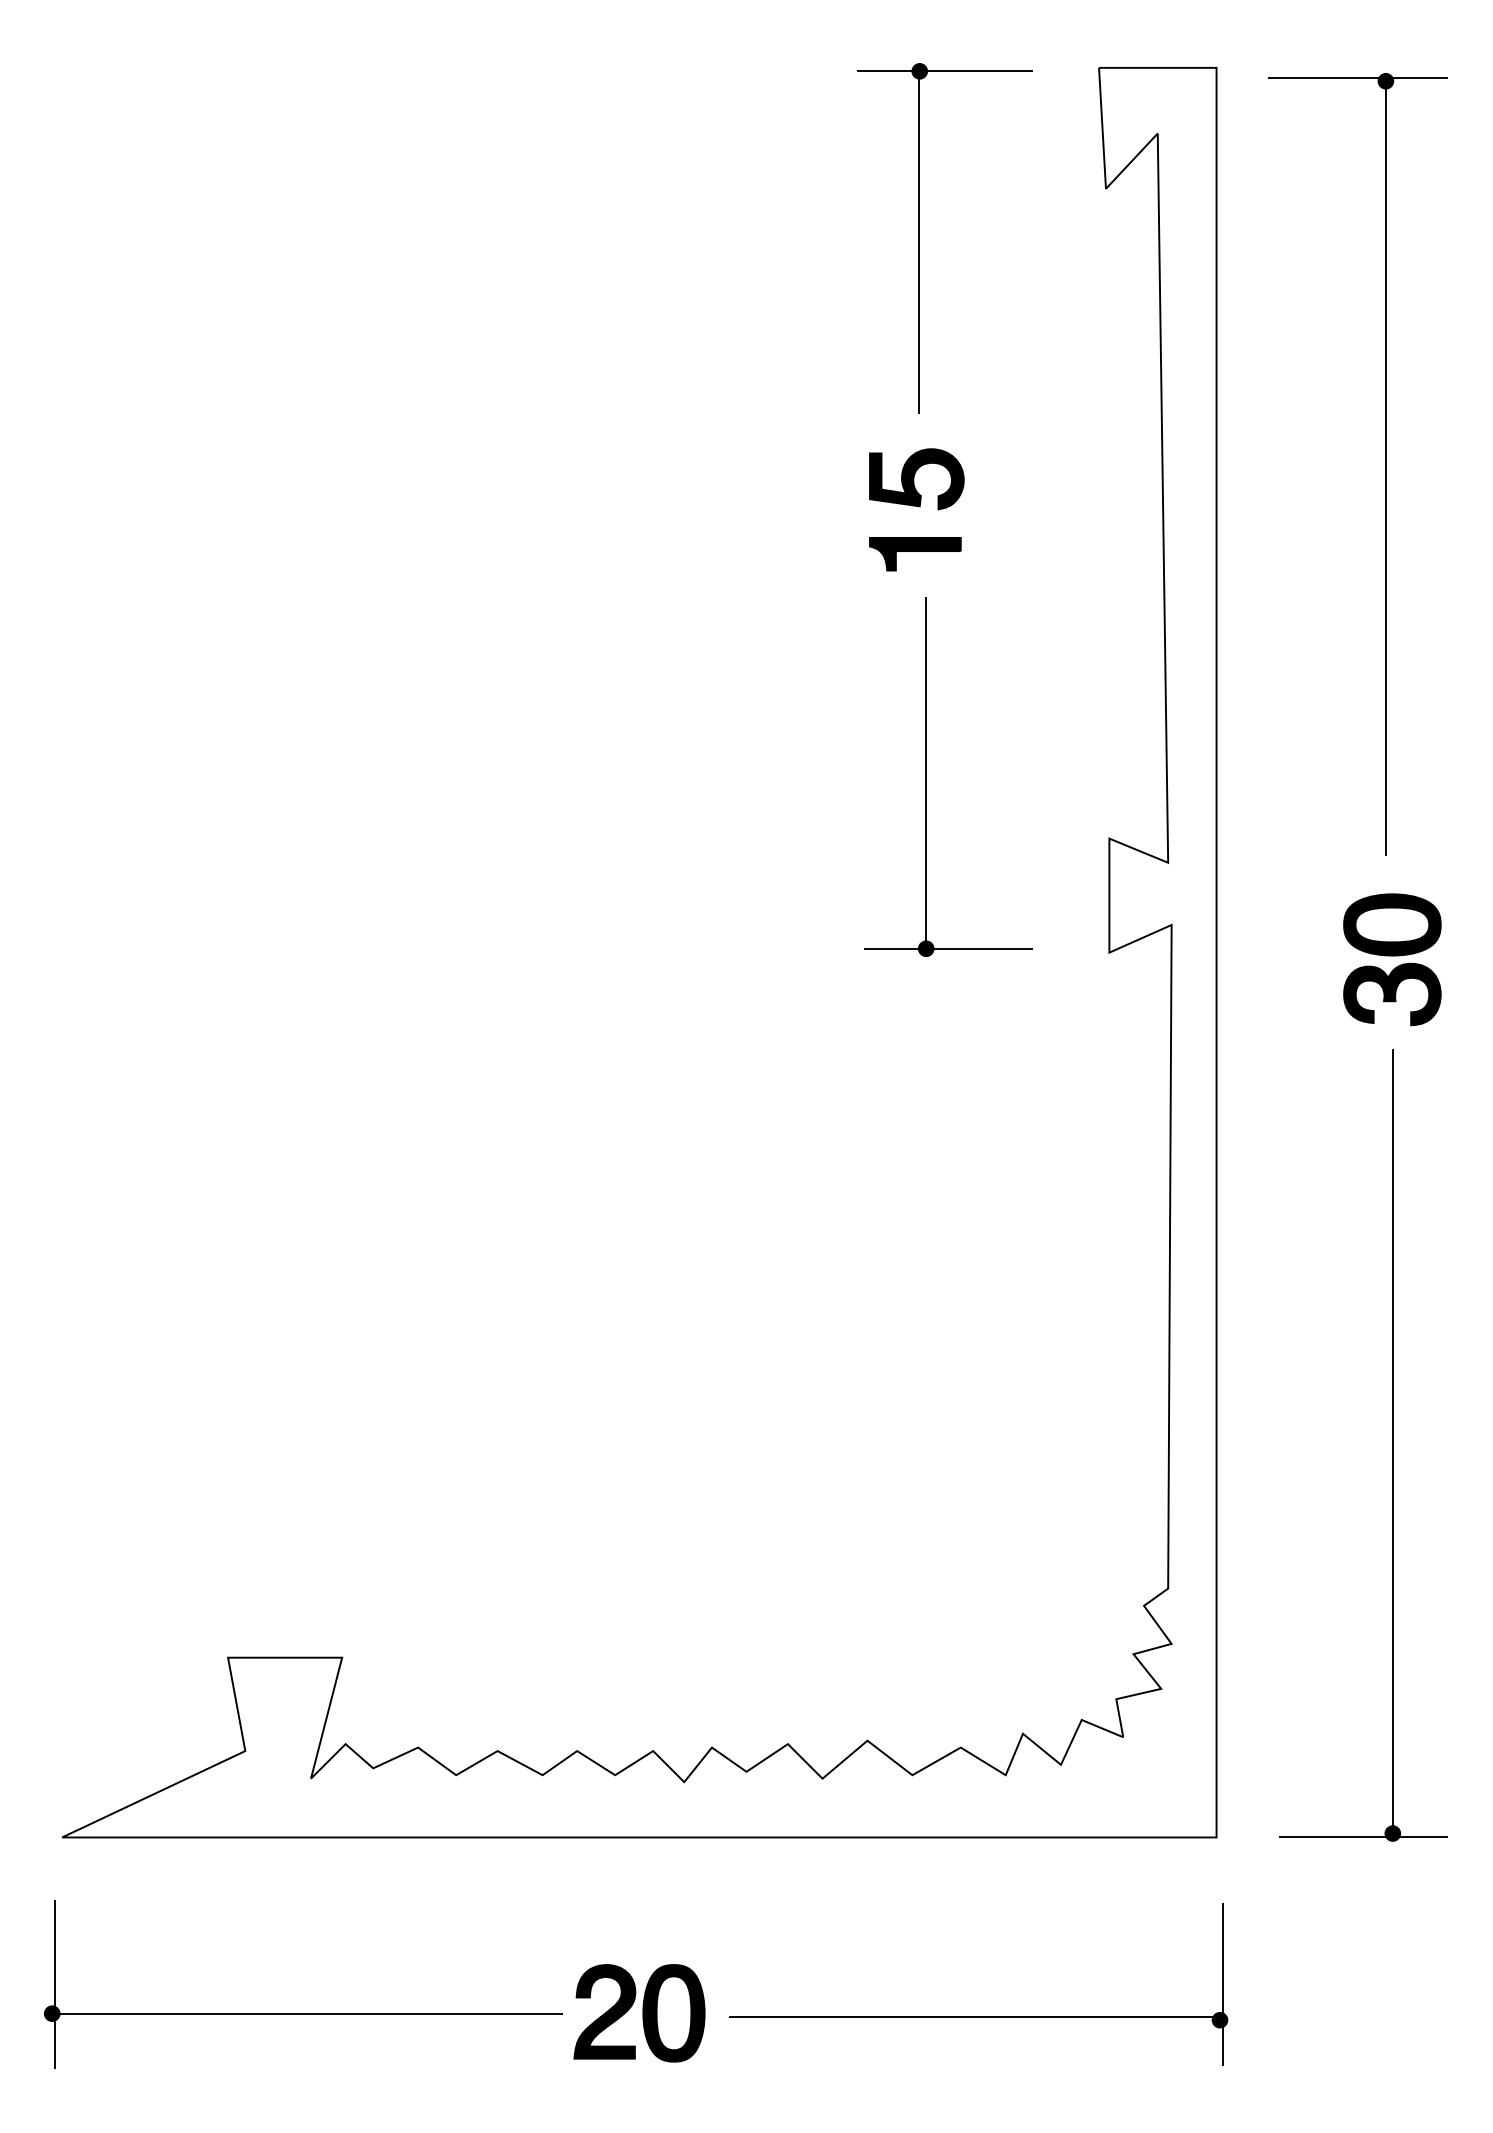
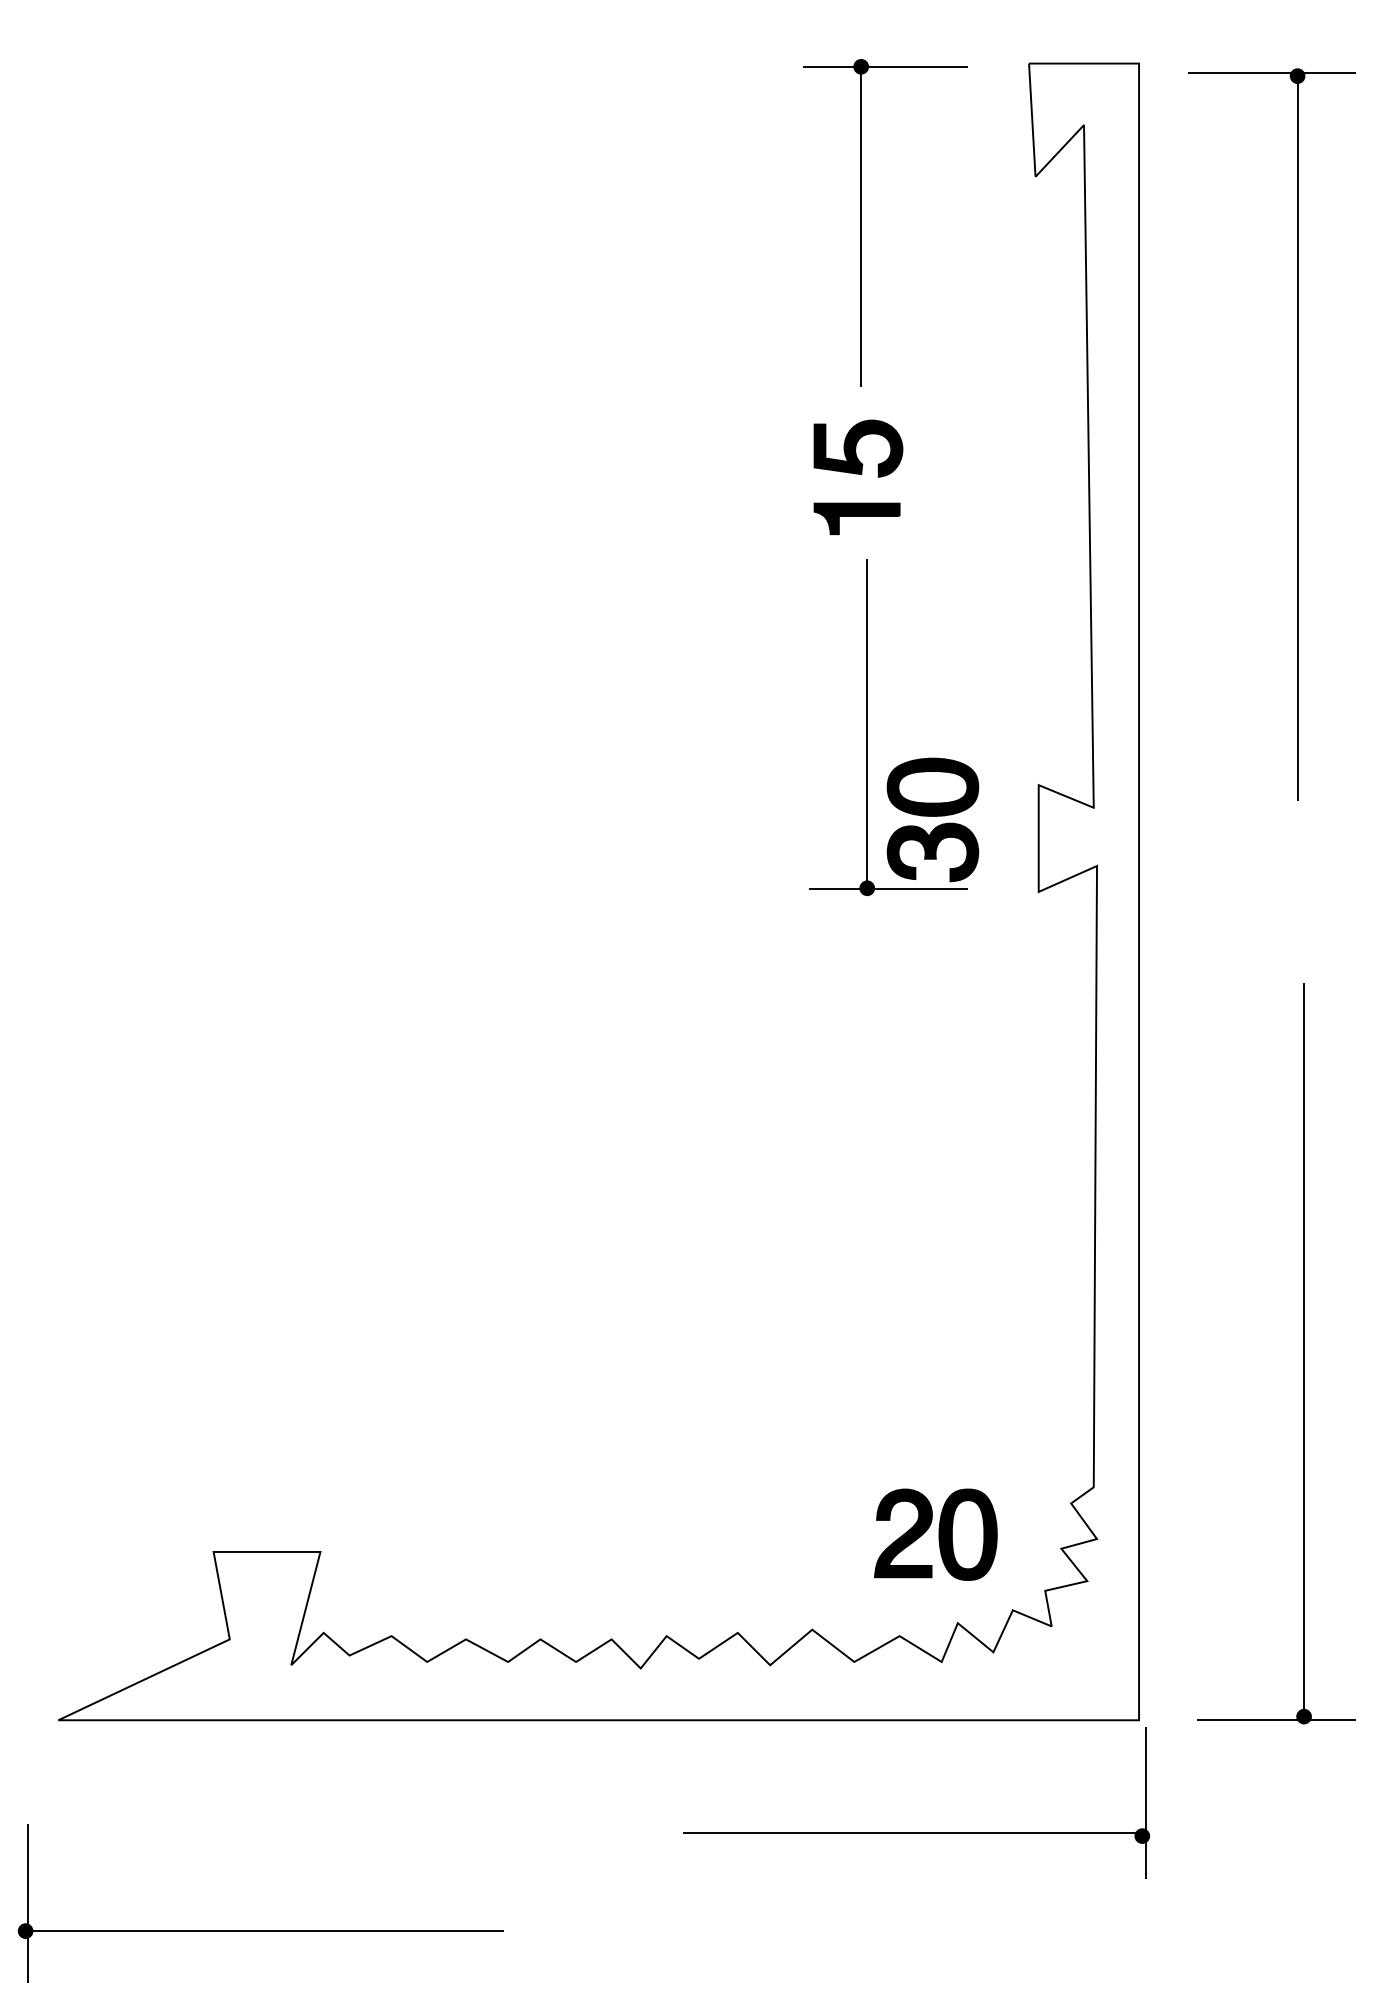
part: (1392, 959) -> (933, 819), moved
part: (303, 2013) -> (260, 1930), moved
part: (639, 2013) -> (935, 1534), moved
part: (978, 2016) -> (916, 1832), moved

